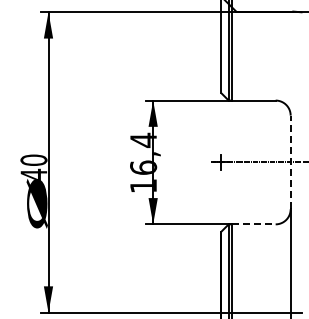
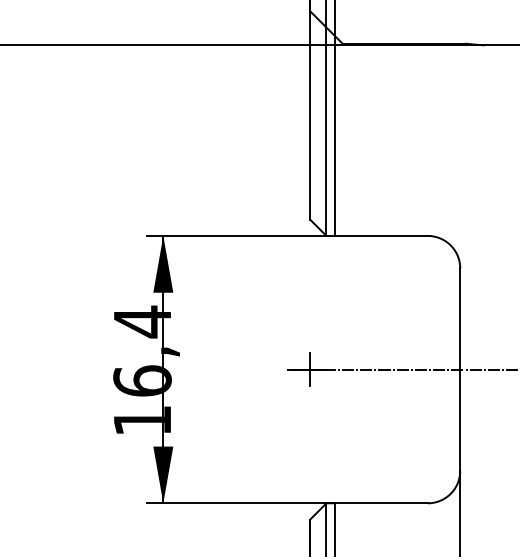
line: (290, 162) -> (459, 369), dashed -> solid
line: (254, 224) -> (382, 503), dashed -> solid

